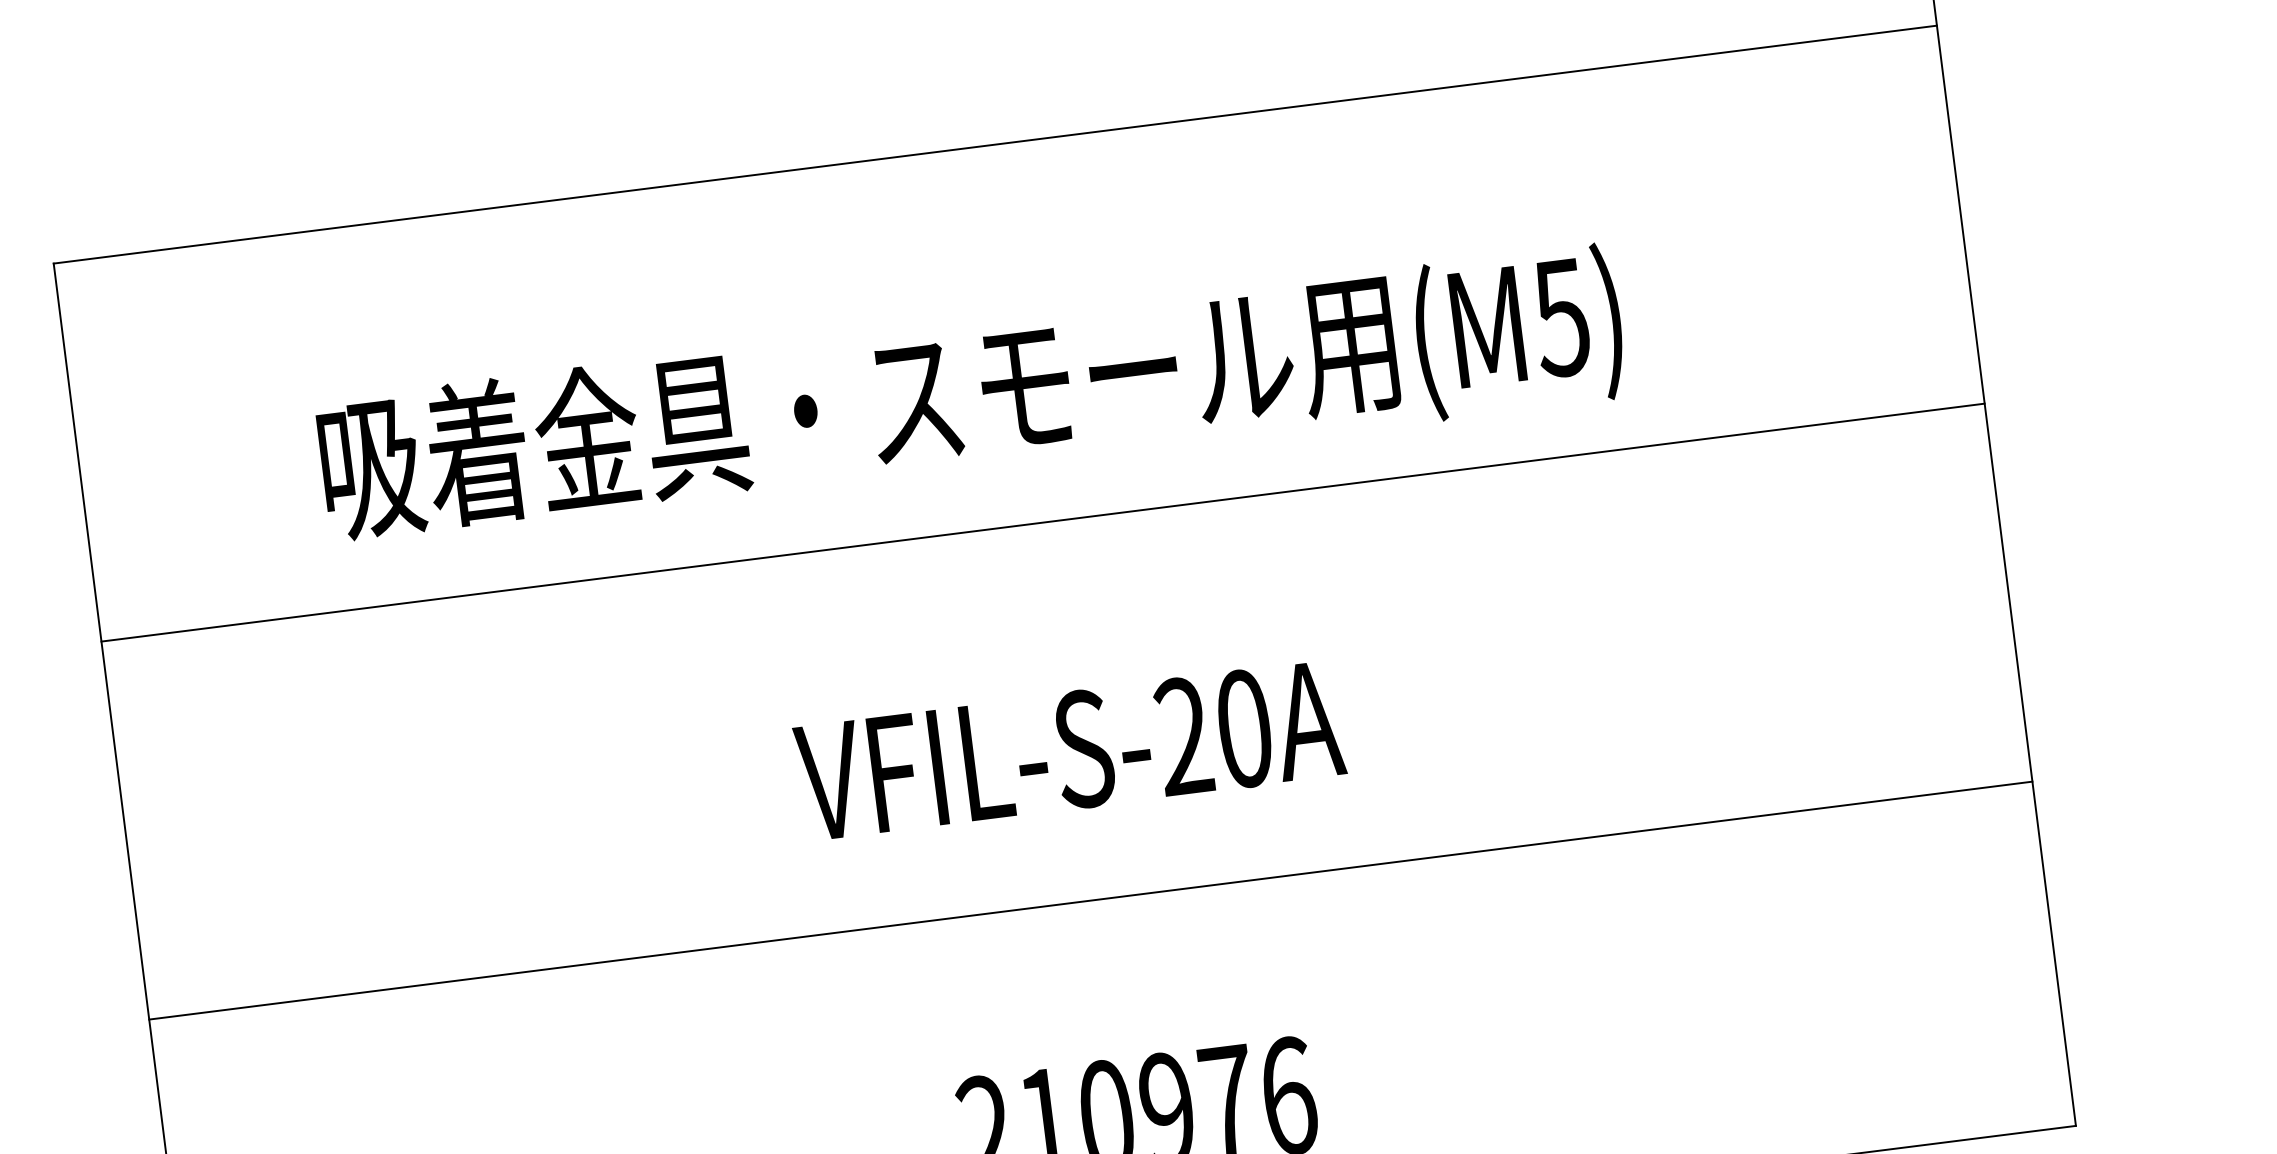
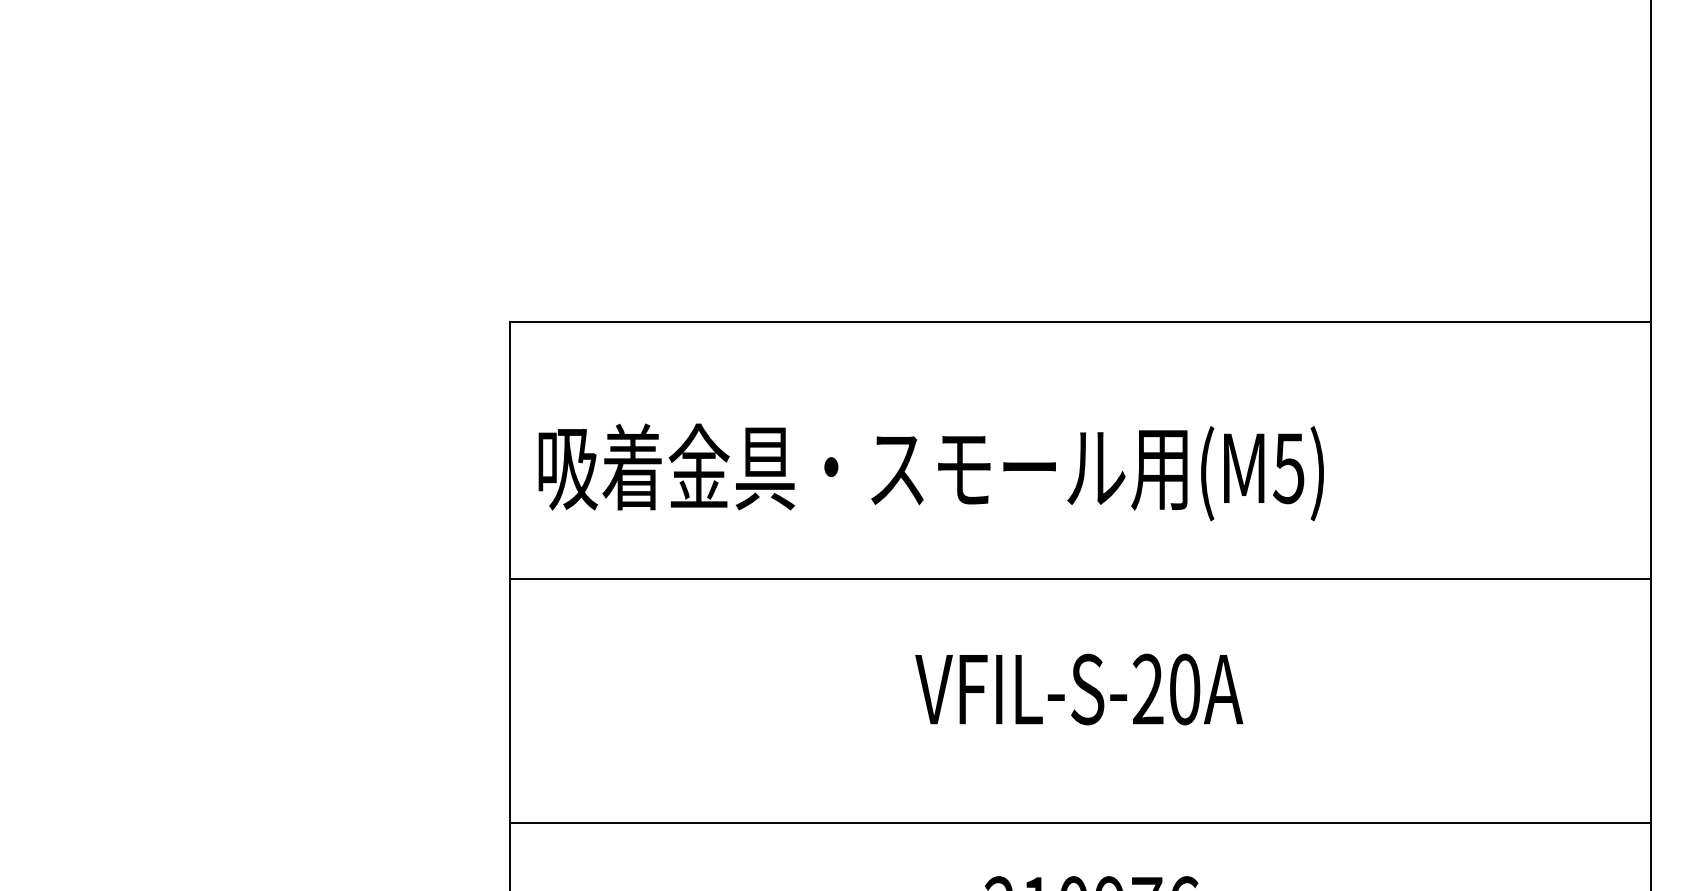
text: (970, 399) -> (930, 472), moved
line: (1043, 522) -> (1080, 579), moved
line: (1090, 900) -> (1080, 823), moved

